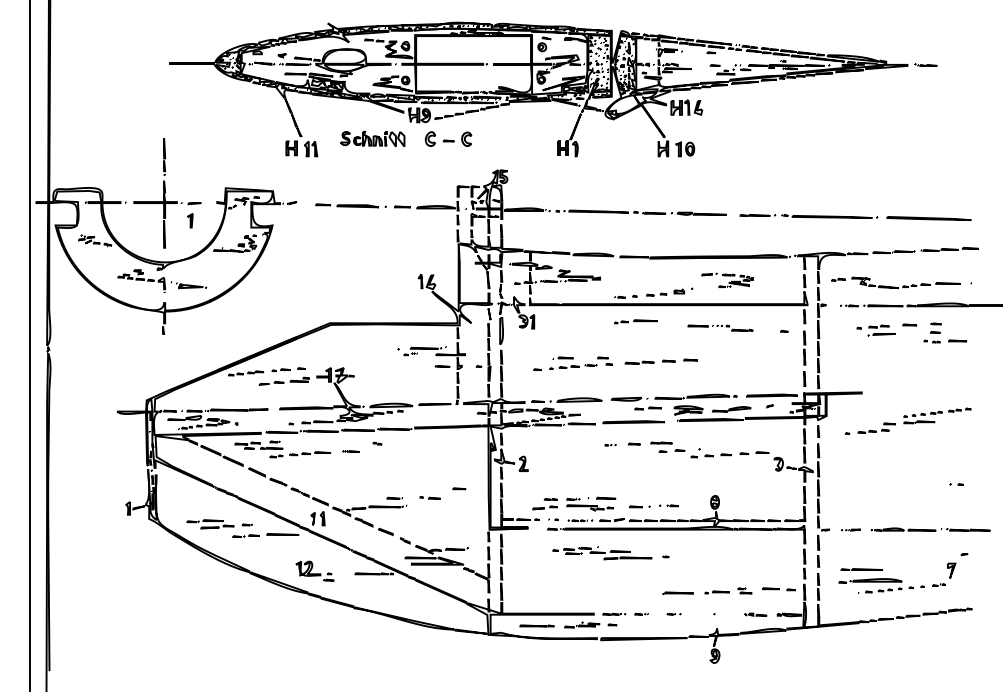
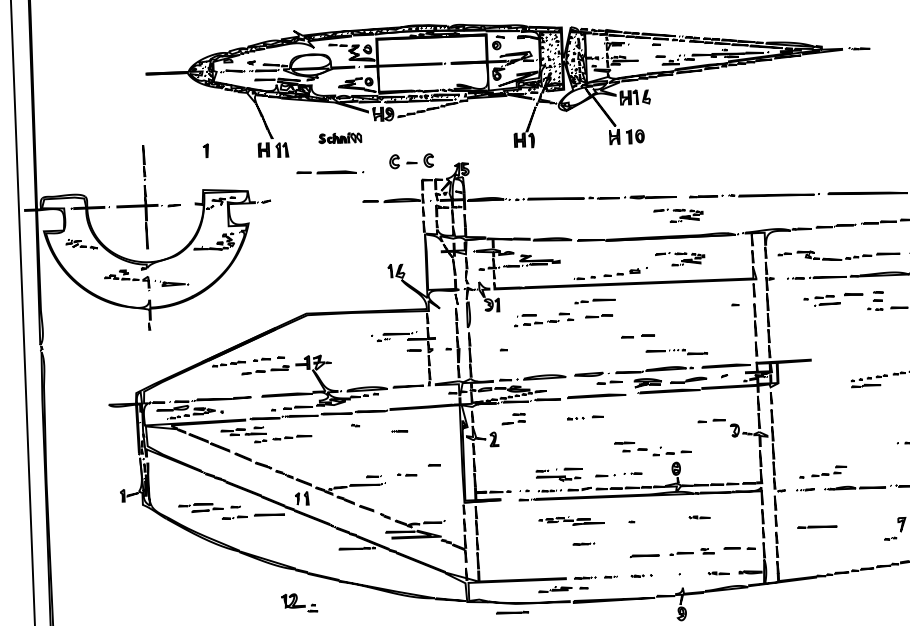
part: (448, 138) -> (411, 160), moved
part: (372, 139) -> (339, 138), size x0.7
line: (350, 205) -> (329, 172), moved
part: (190, 220) -> (206, 150), moved
part: (727, 233) -> (678, 214), added
part: (909, 324) -> (853, 293), size x1.4
part: (720, 327) -> (676, 351), moved
part: (580, 362) -> (543, 318), moved
line: (639, 362) -> (599, 315), moved
part: (869, 428) -> (822, 471), moved
part: (610, 444) -> (575, 417), size x1.6
part: (690, 449) -> (652, 448), moved
line: (350, 451) -> (399, 431), moved
part: (544, 504) -> (513, 419), moved
part: (602, 553) -> (571, 521), size x0.7
line: (737, 554) -> (699, 517), added
part: (314, 570) -> (299, 602), moved
line: (614, 577) -> (584, 543), added
part: (881, 585) -> (836, 541), removed
part: (673, 613) -> (641, 575), size x1.6
line: (536, 625) -> (512, 612), moved

